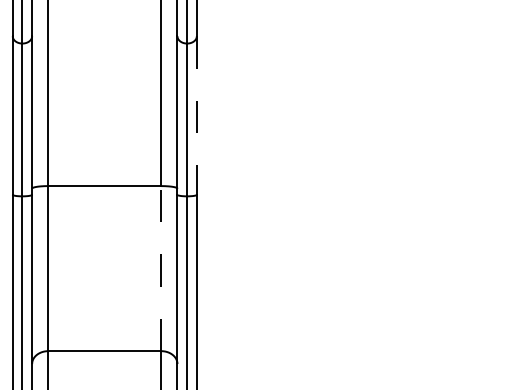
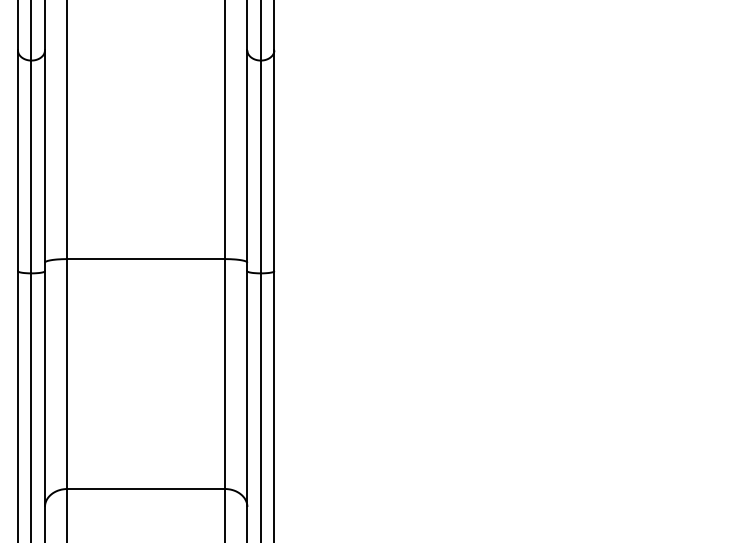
line: (196, 116) -> (273, 162), dashed -> solid
line: (161, 268) -> (225, 373), dashed -> solid

